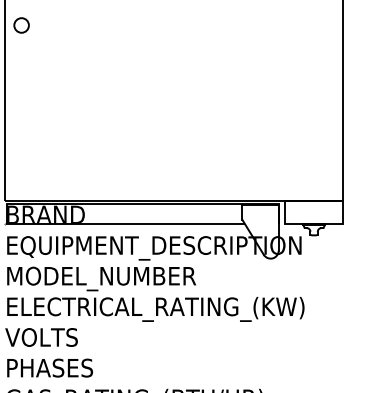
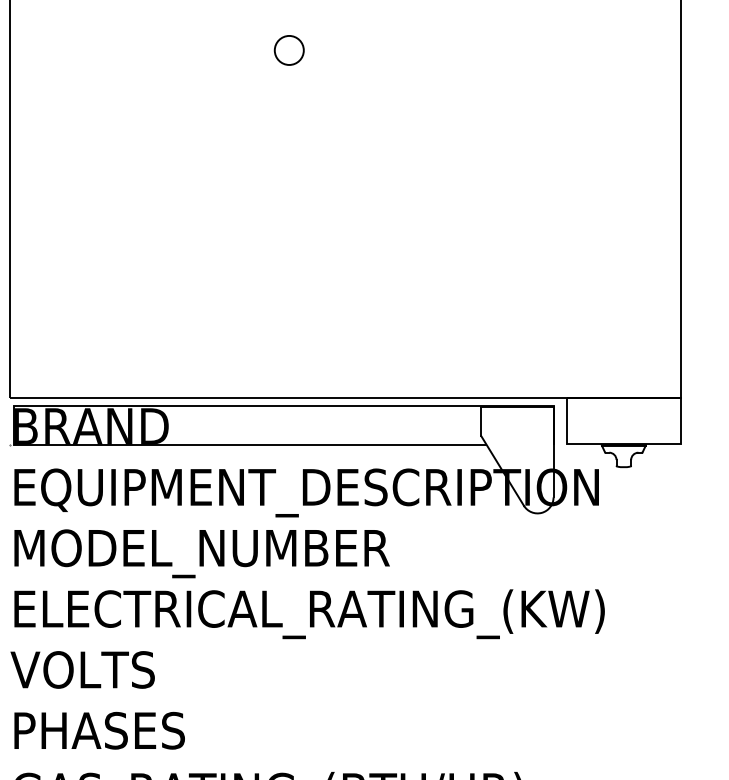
circle: (21, 25) -> (289, 50), moved

